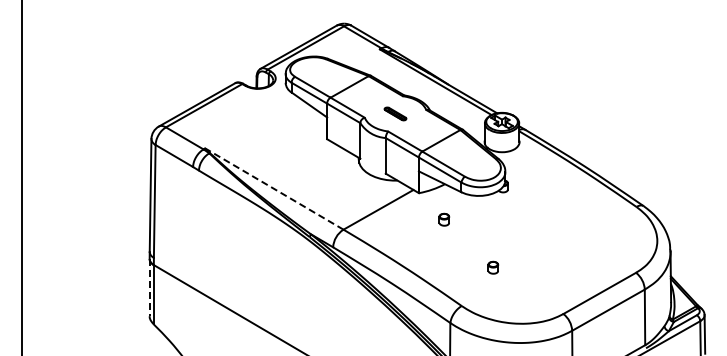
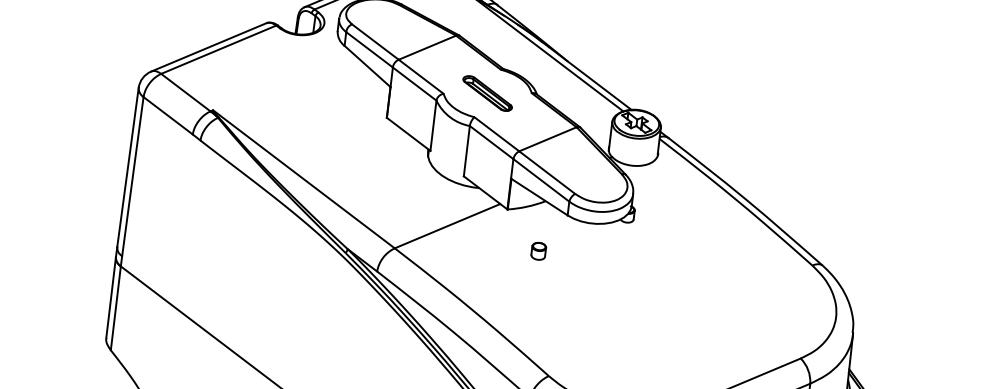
part: (395, 113) -> (487, 92), size x1.67
line: (274, 188) -> (304, 178), dashed -> solid
part: (493, 267) -> (600, 327), removed
line: (149, 288) -> (110, 298), dashed -> solid

